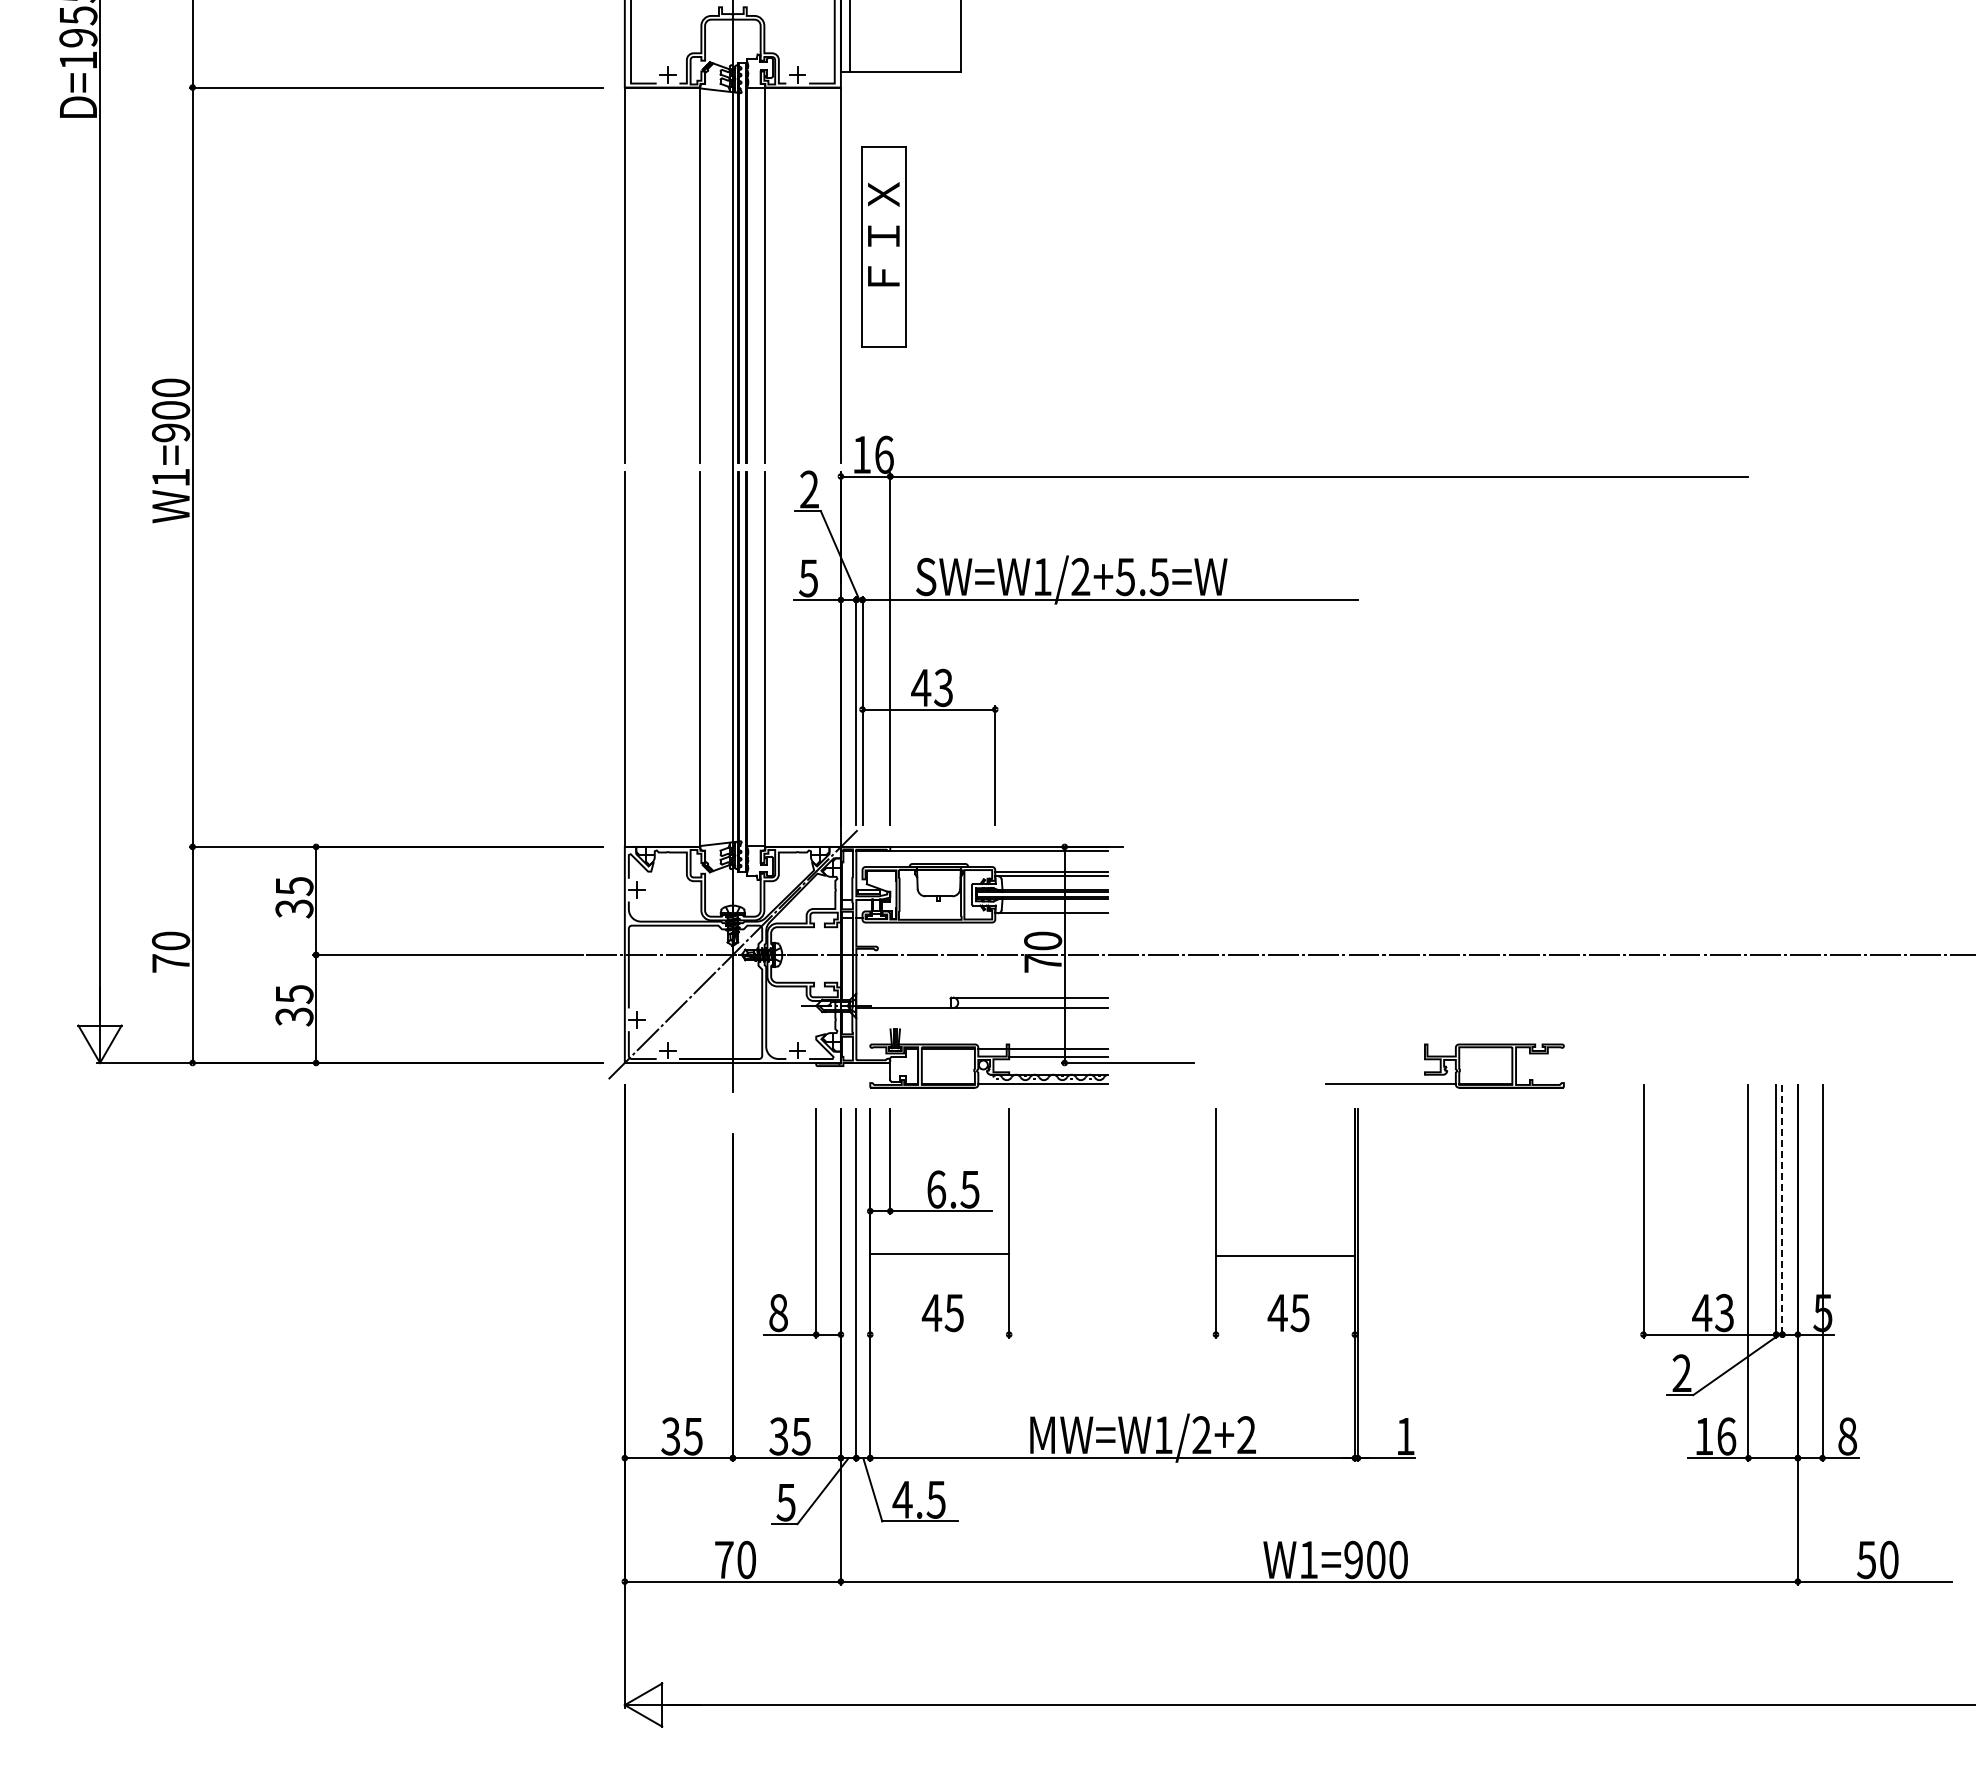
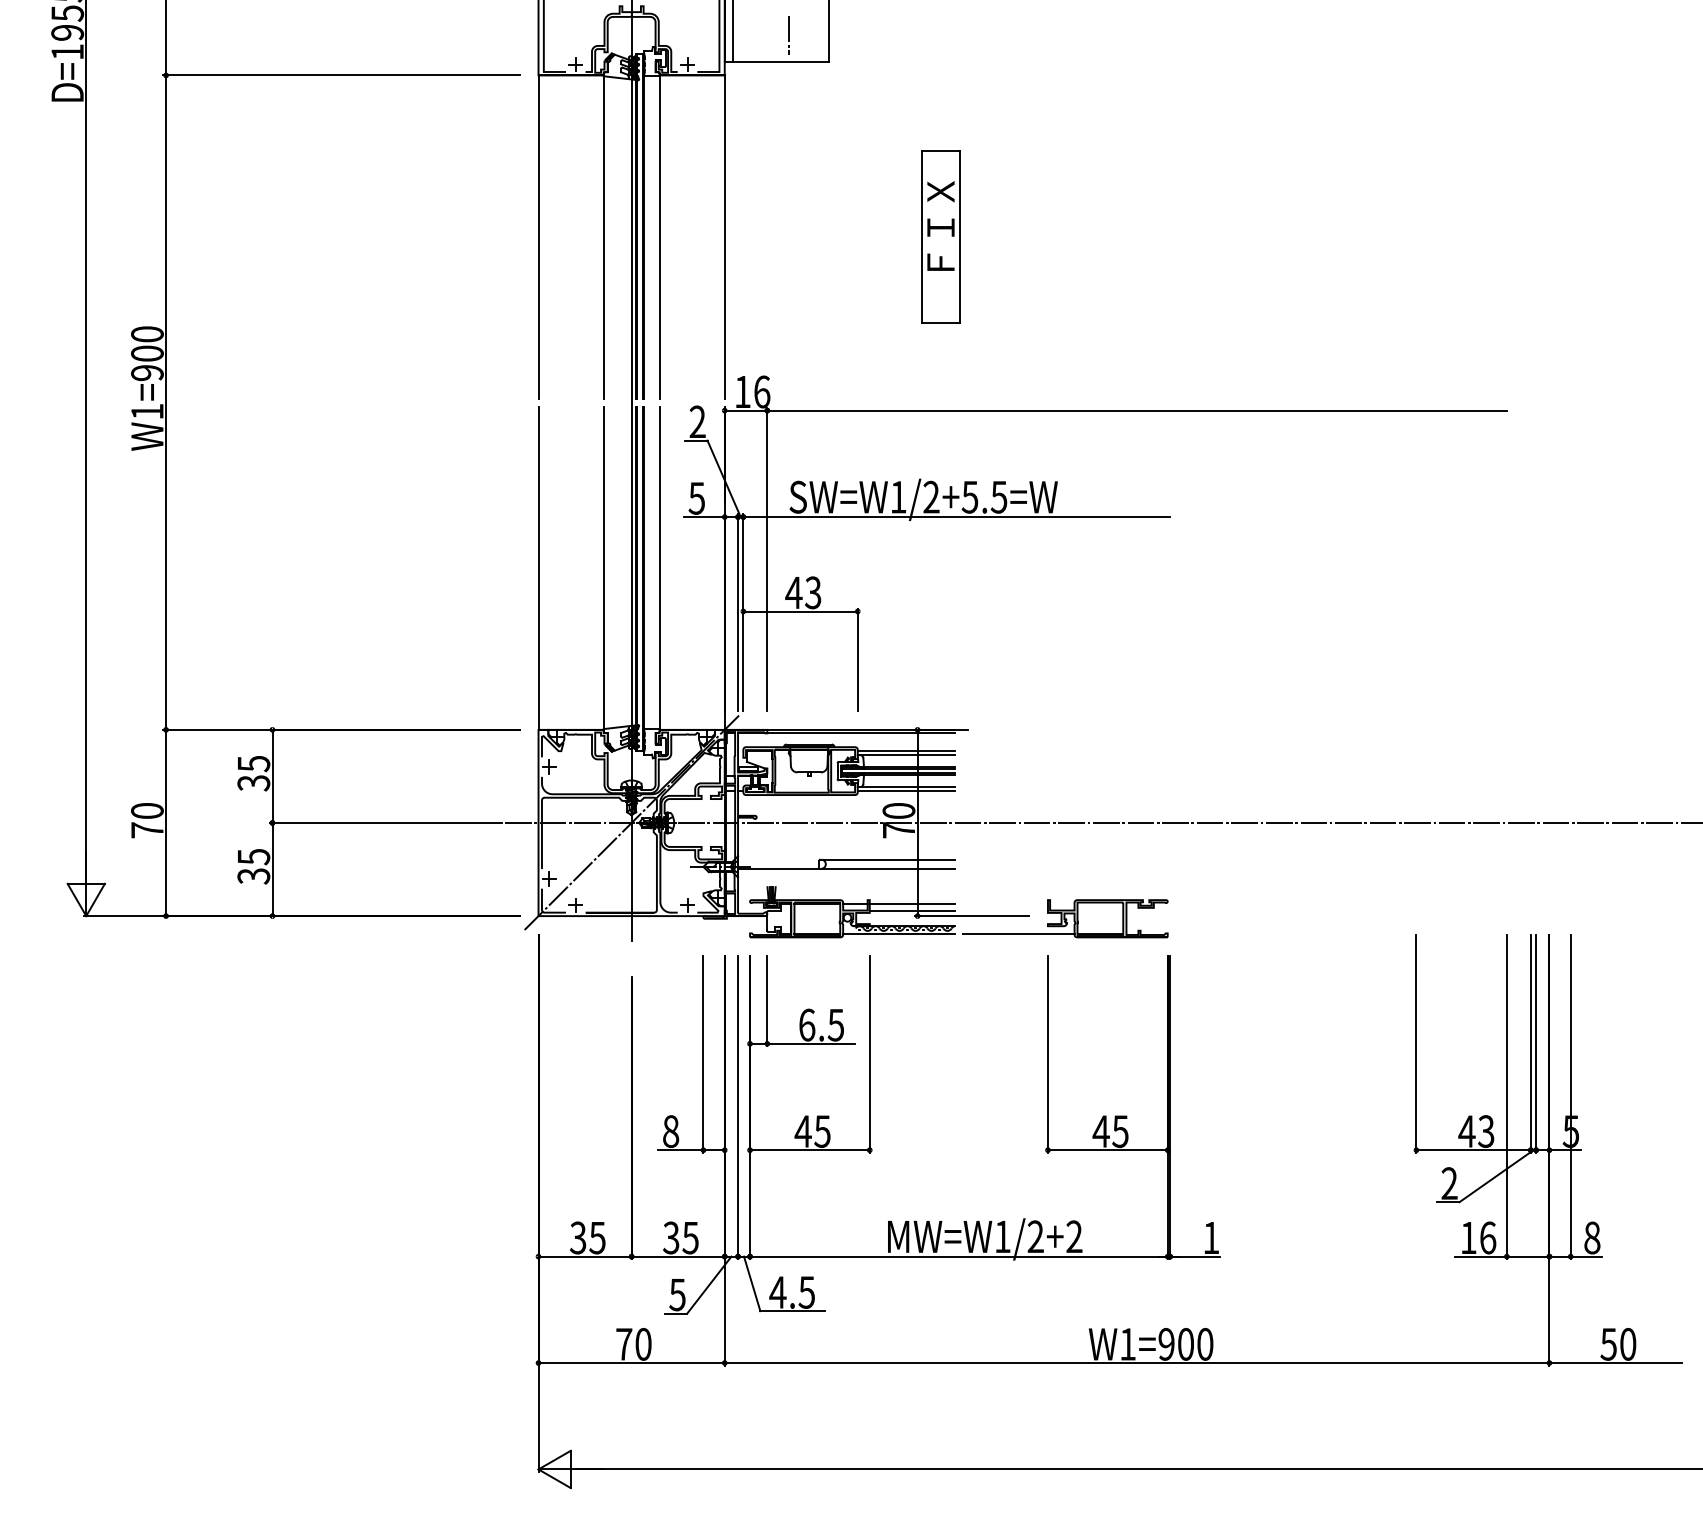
line: (915, 41) -> (789, 35), added
part: (883, 246) -> (940, 236), moved
line: (1051, 917) -> (906, 790), added
part: (1444, 1065) -> (1064, 918), moved
line: (1782, 1211) -> (1536, 1044), dashed -> solid
line: (939, 1253) -> (809, 1150), moved
line: (1284, 1255) -> (1107, 1150), moved

